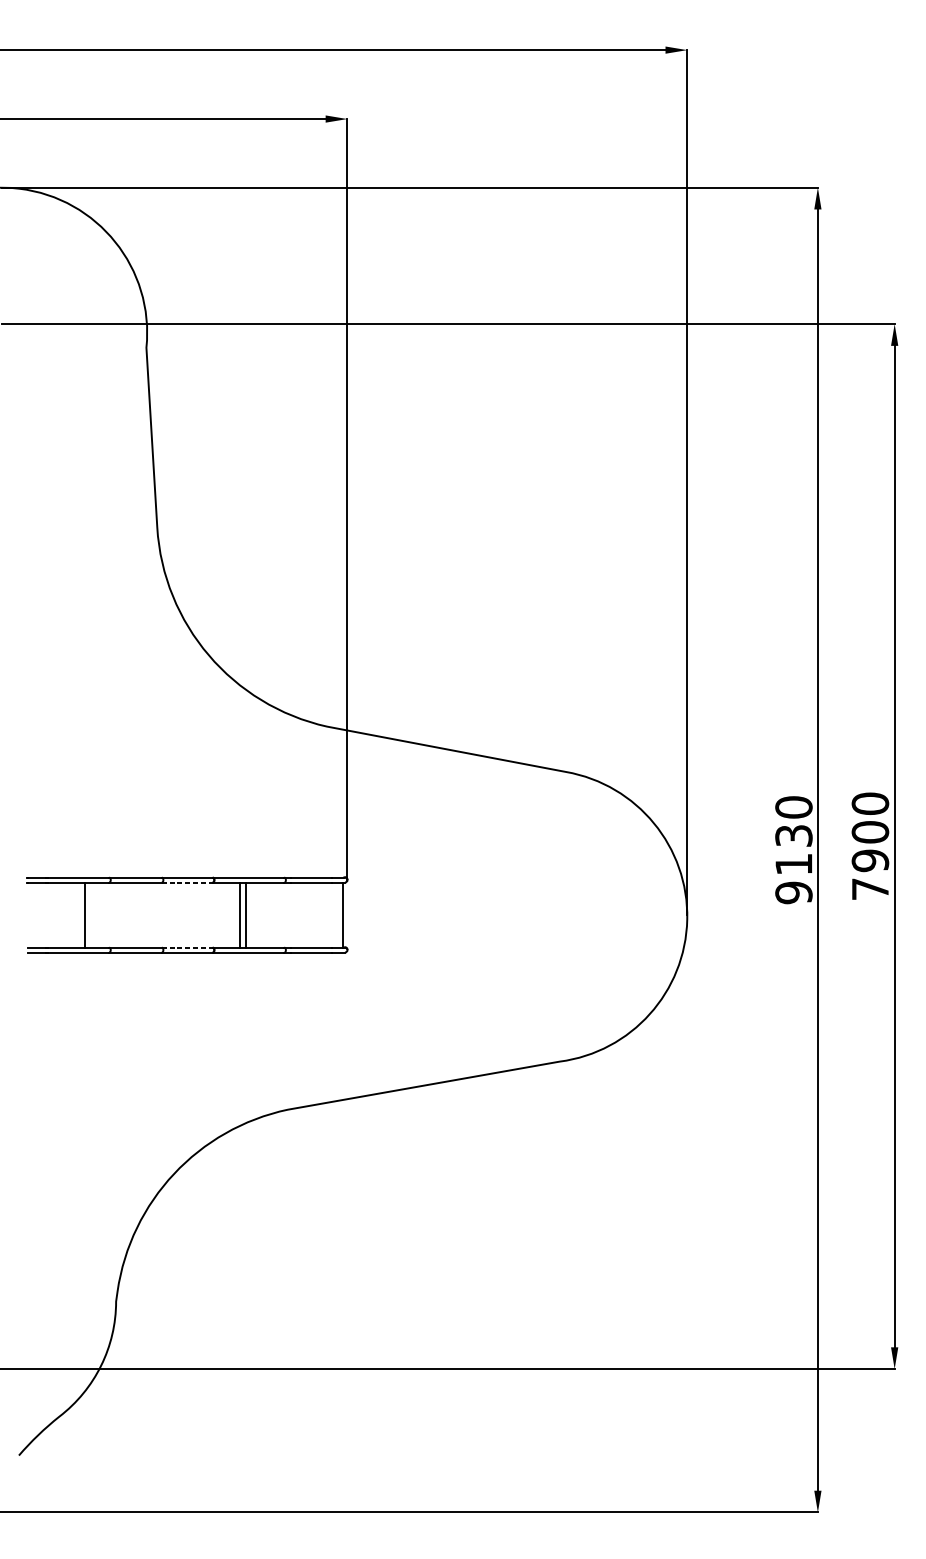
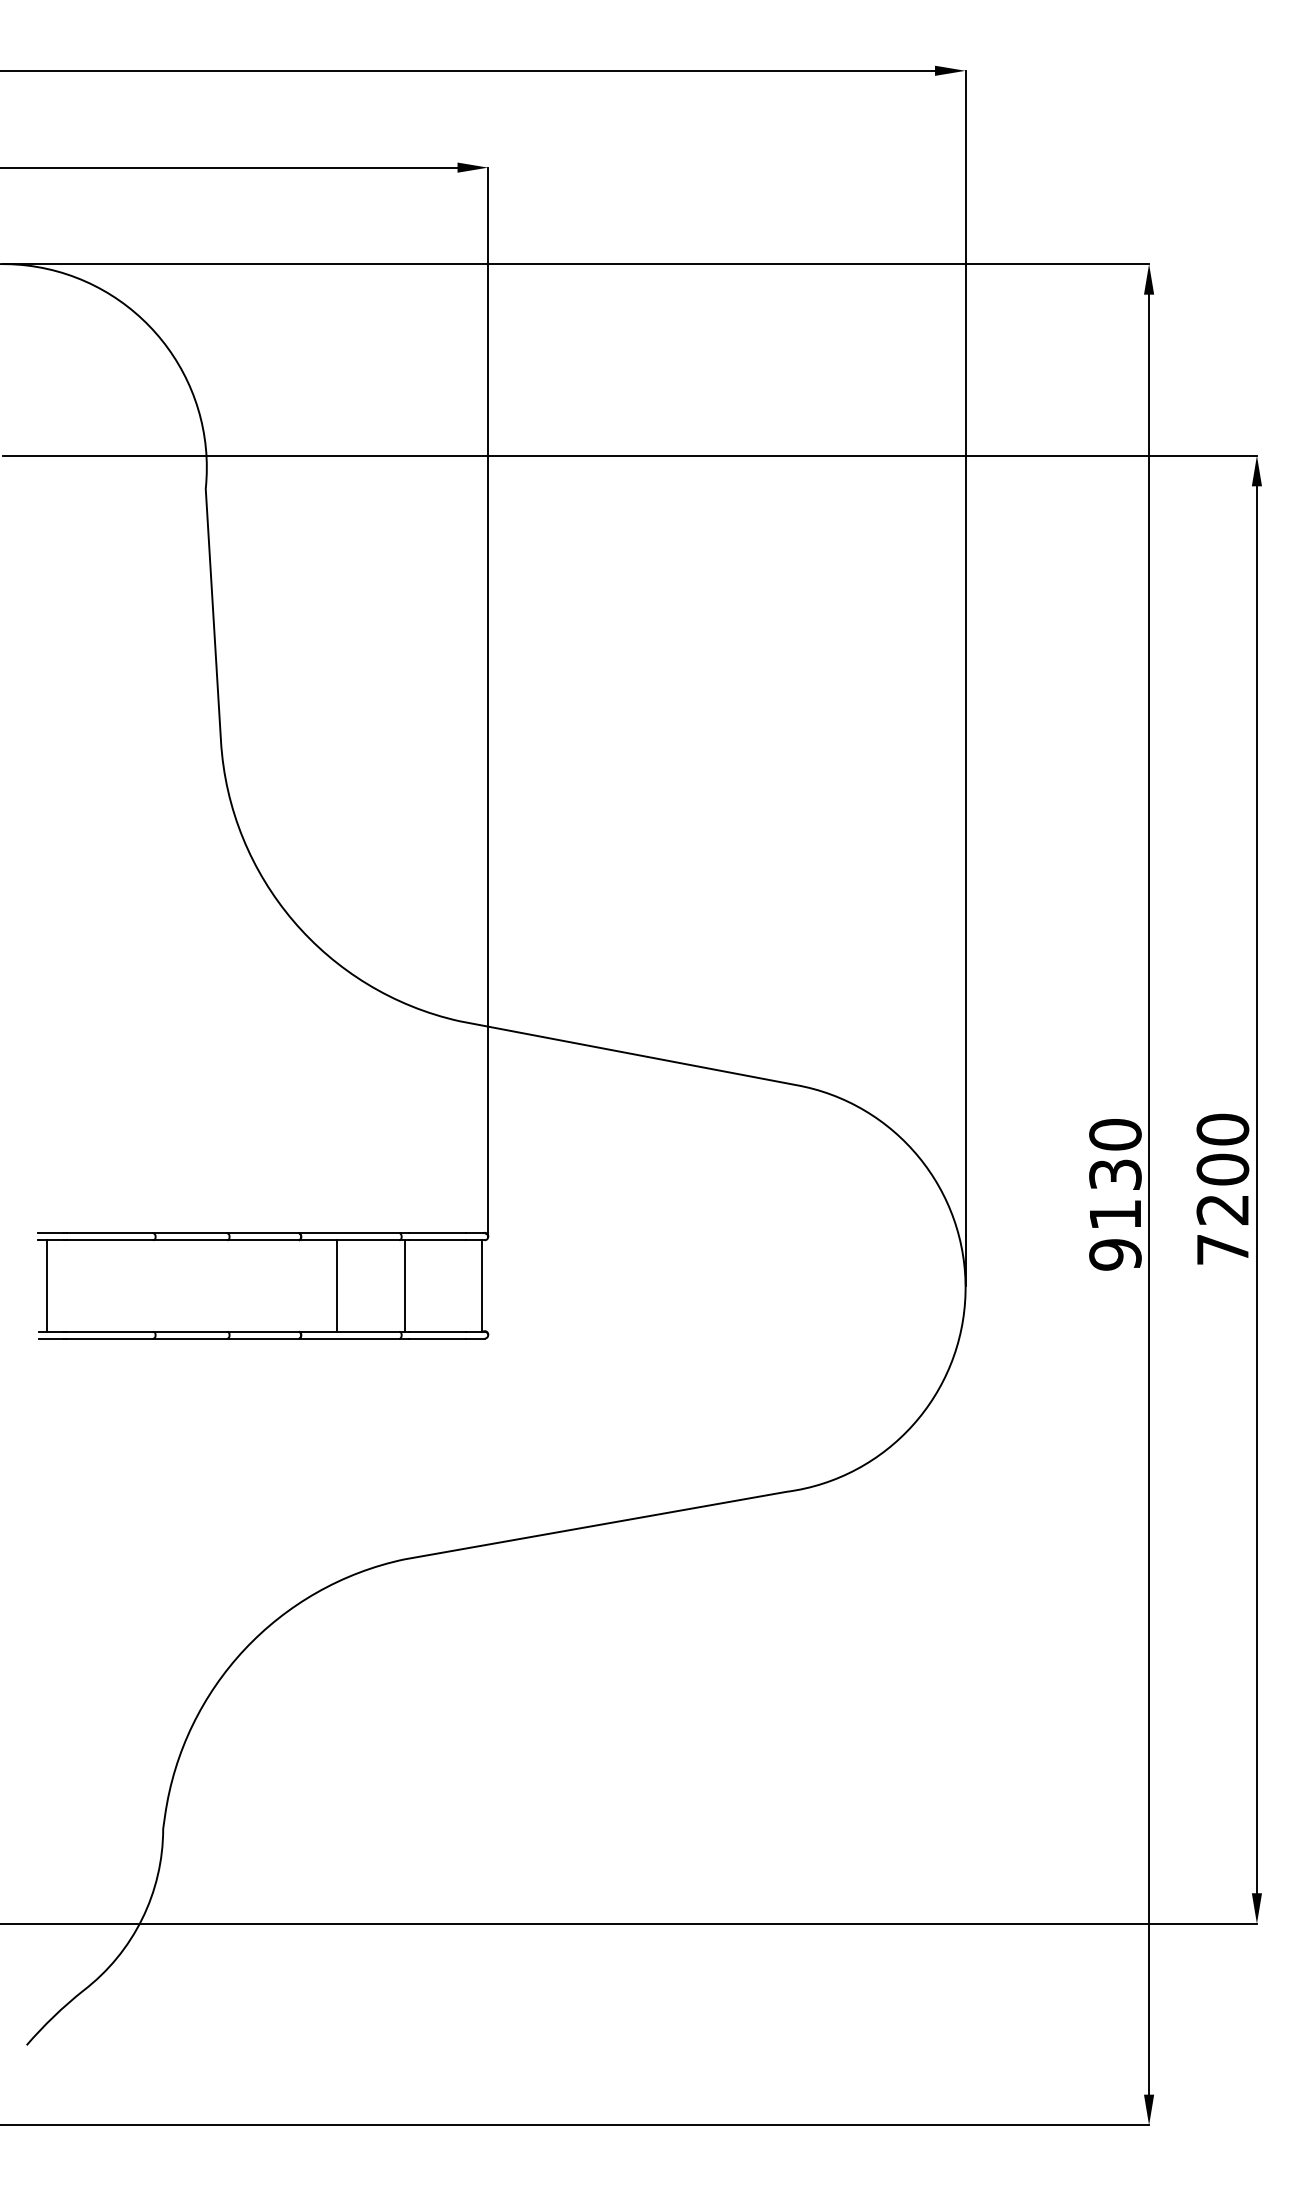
text: (870, 860) -> (1222, 1209), 7900 -> 7200
line: (187, 882) -> (263, 1240), dashed -> solid
line: (85, 914) -> (47, 1285), moved
line: (245, 914) -> (405, 1285), moved
line: (187, 947) -> (263, 1331), dashed -> solid

